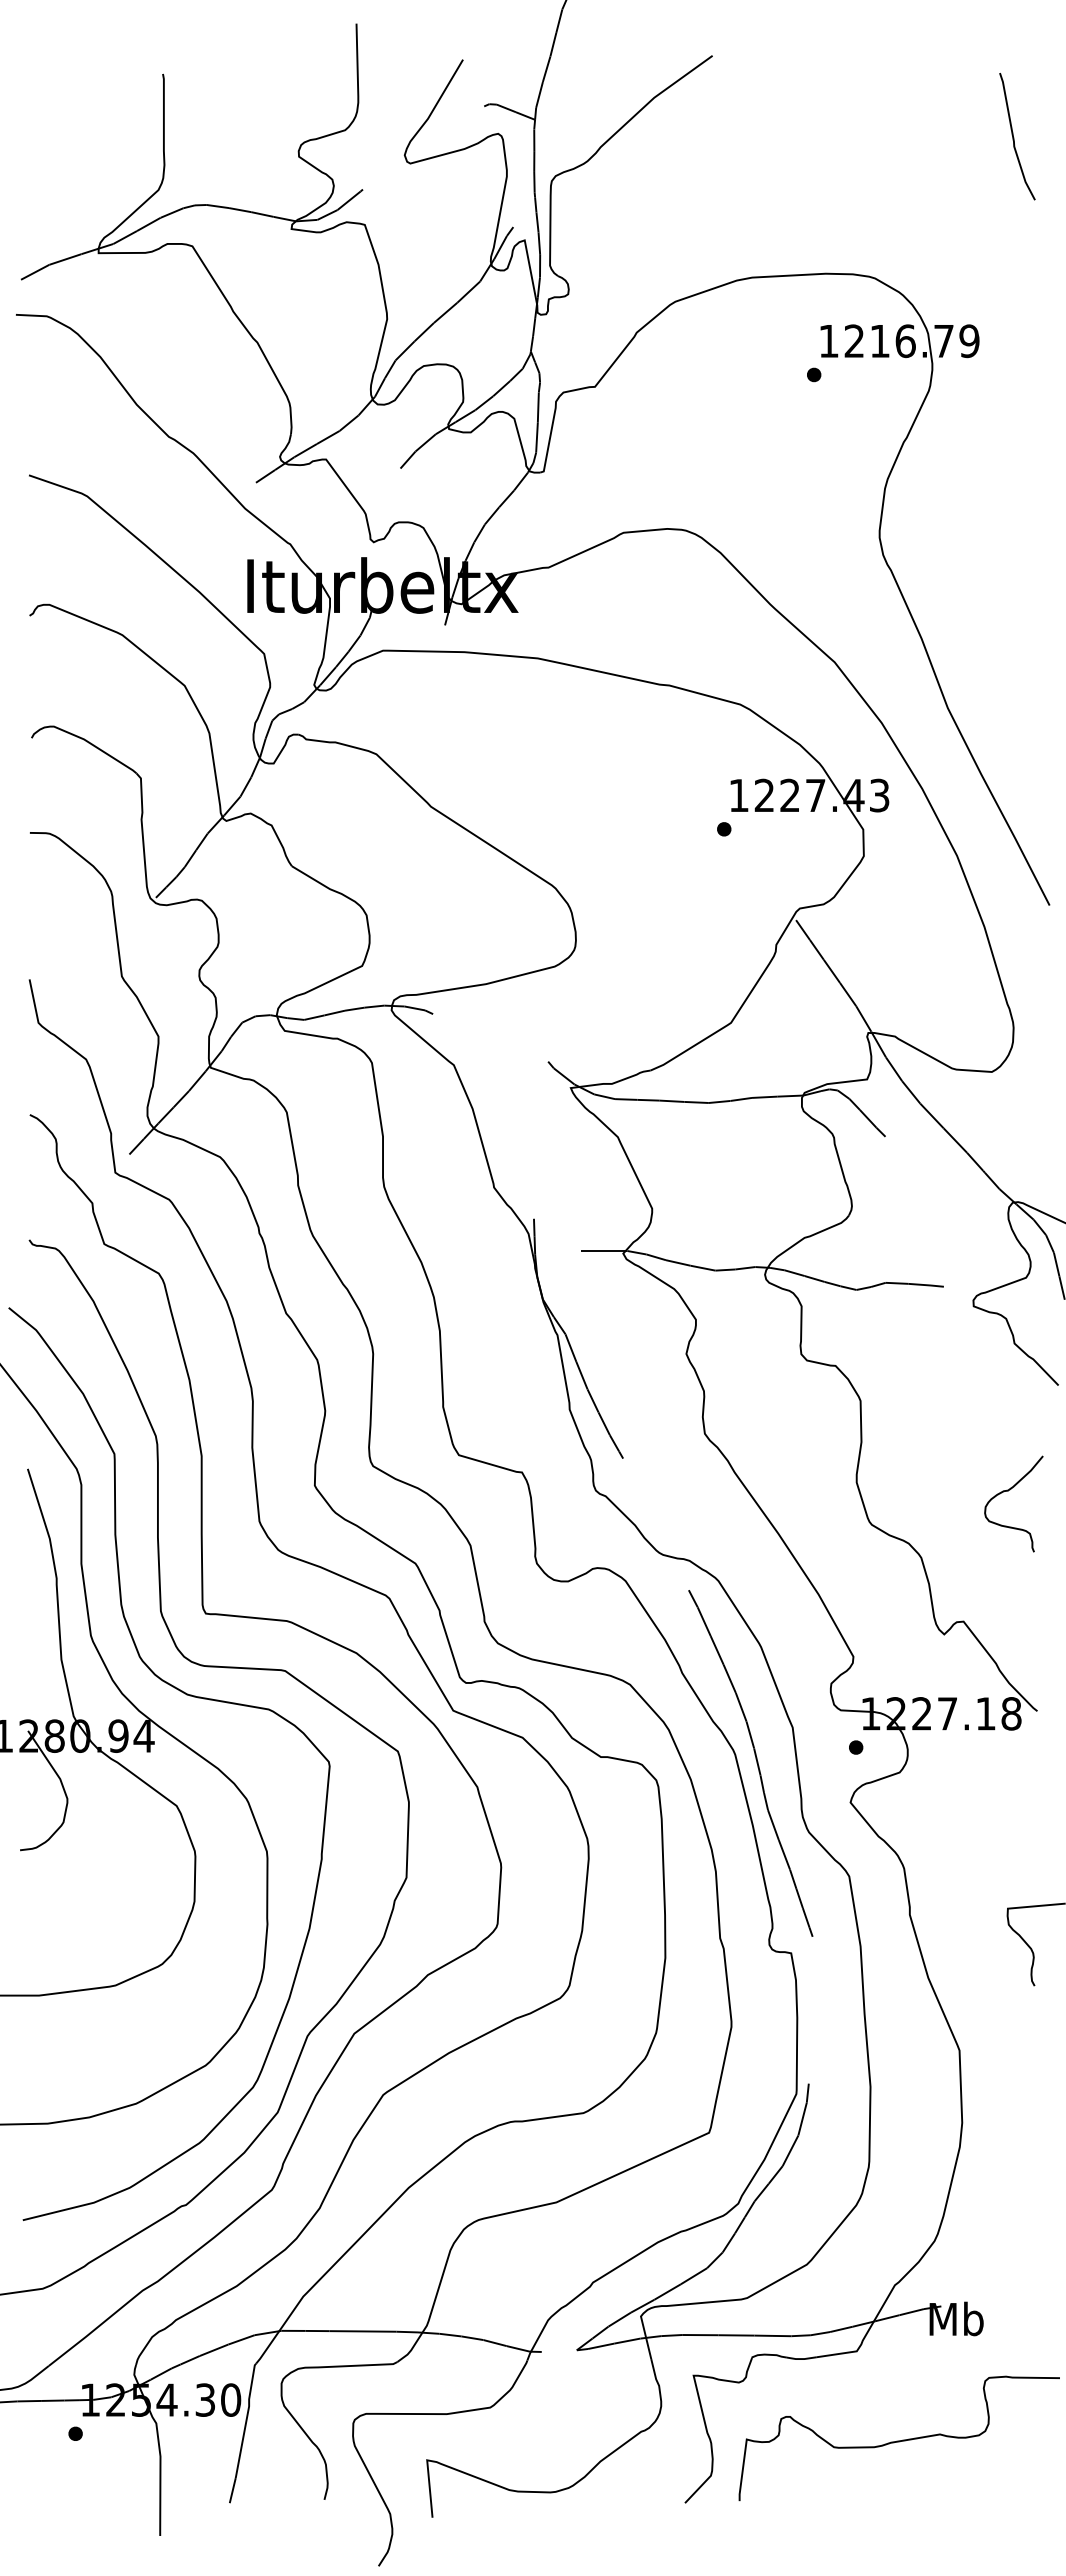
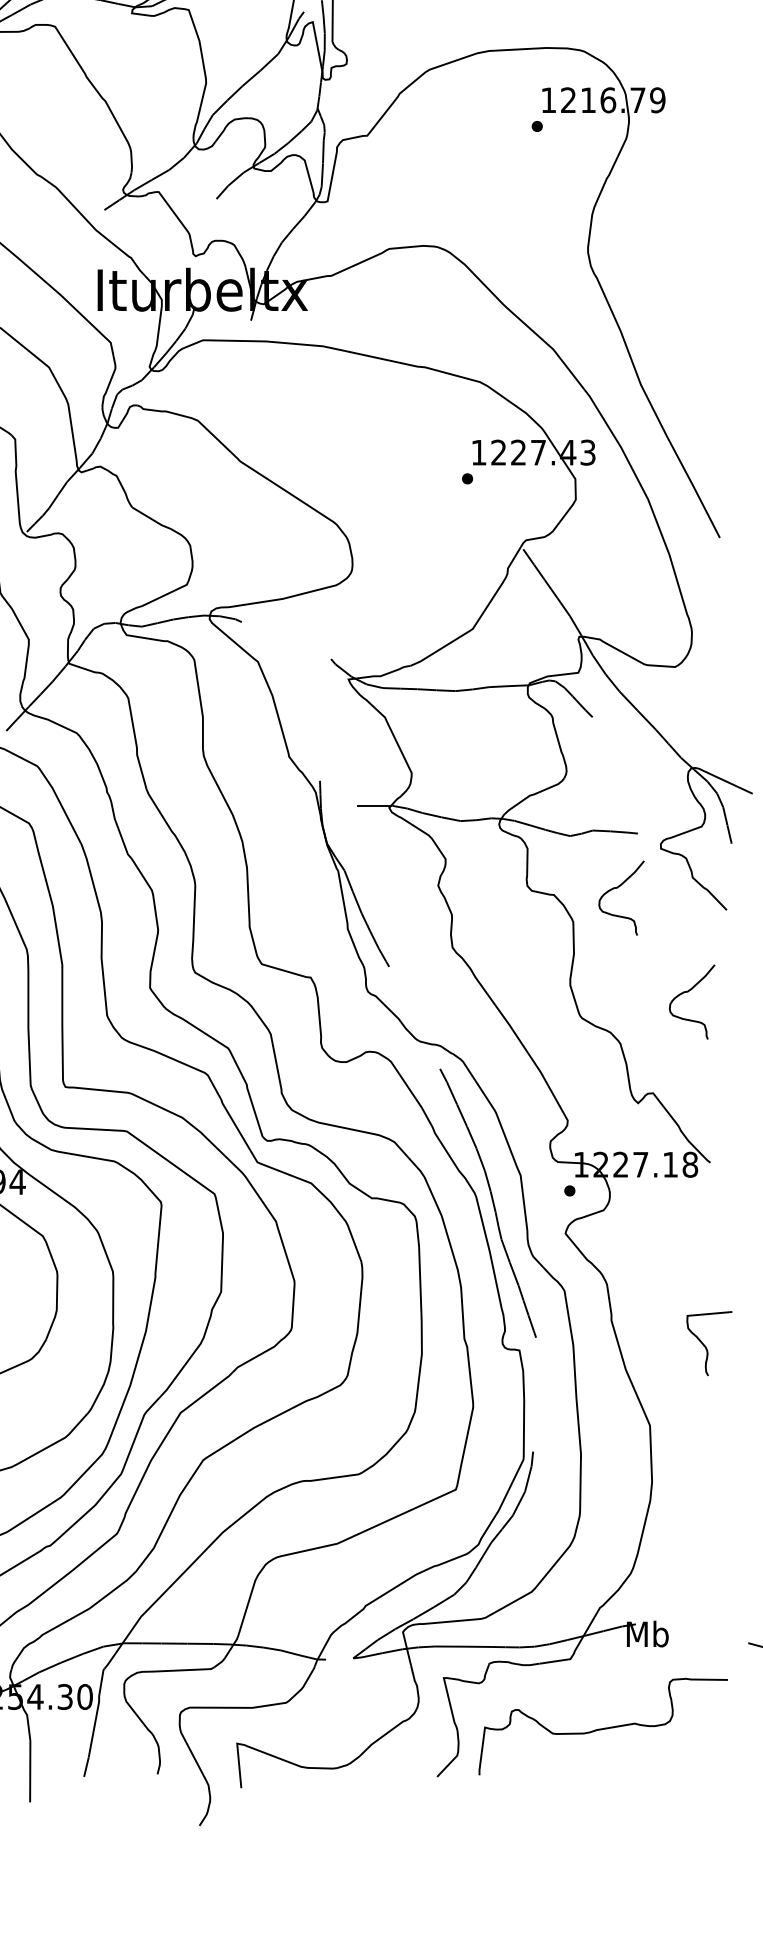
curve: (917, 1357) -> (617, 888), added

